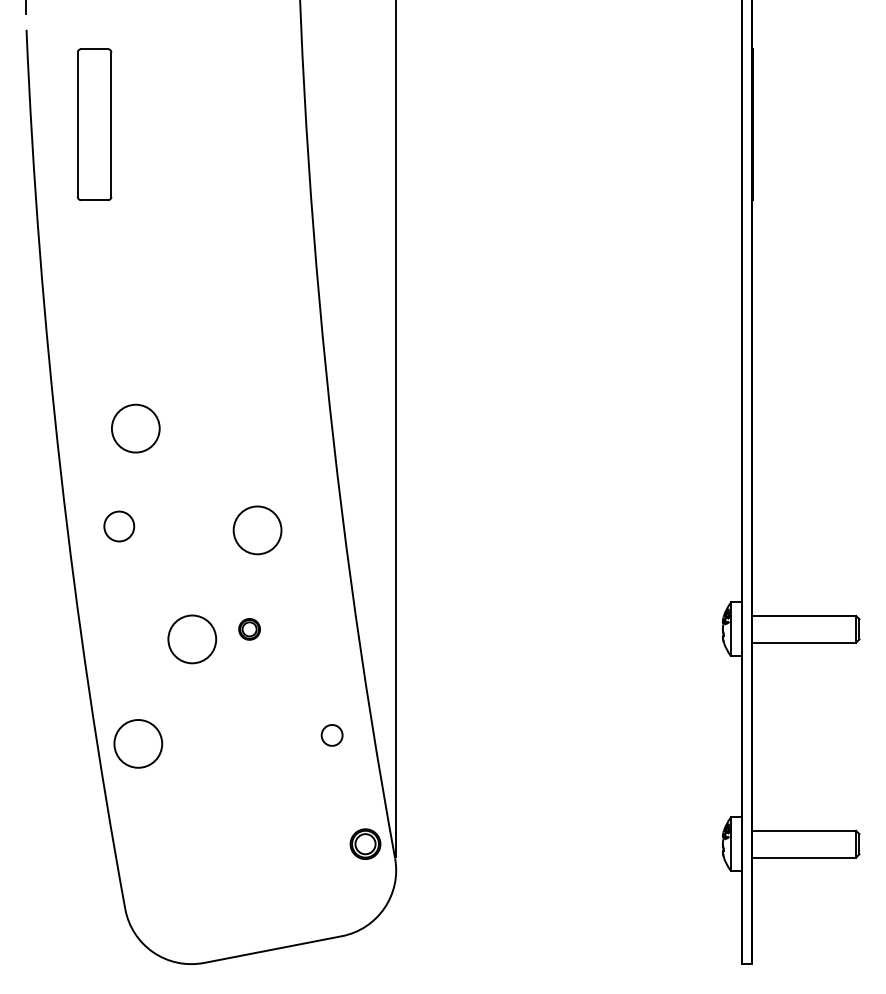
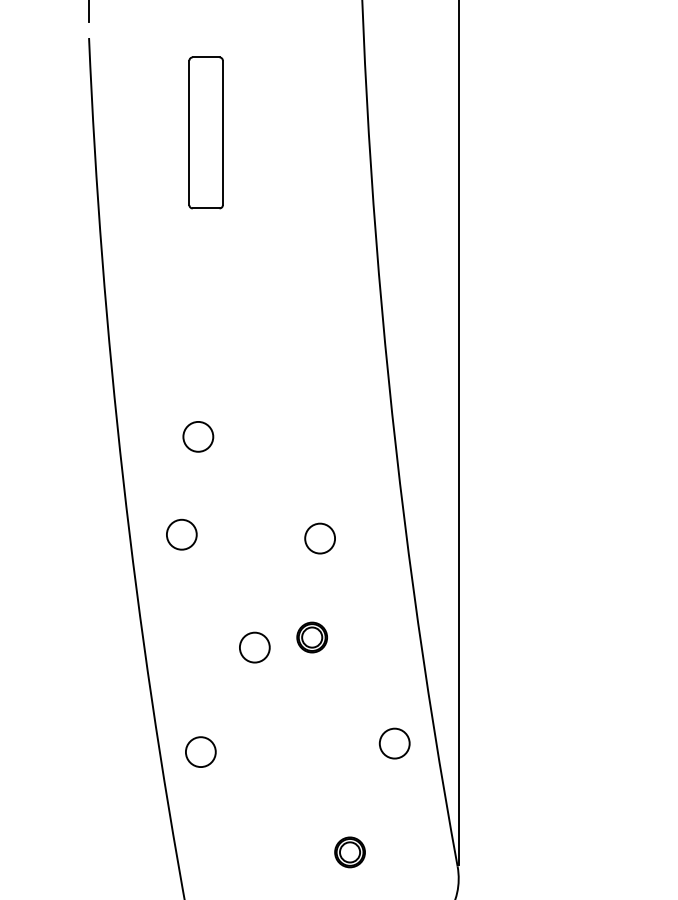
part: (94, 124) -> (206, 132), moved
circle: (135, 428) -> (198, 436), size x0.62
circle: (257, 530) -> (320, 538), size x0.62
part: (249, 629) -> (312, 637), size x1.43
circle: (192, 639) -> (255, 647), size x0.62
circle: (331, 735) -> (394, 743), size x1.43
circle: (138, 743) -> (201, 751), size x0.62
part: (365, 843) -> (350, 851), moved

